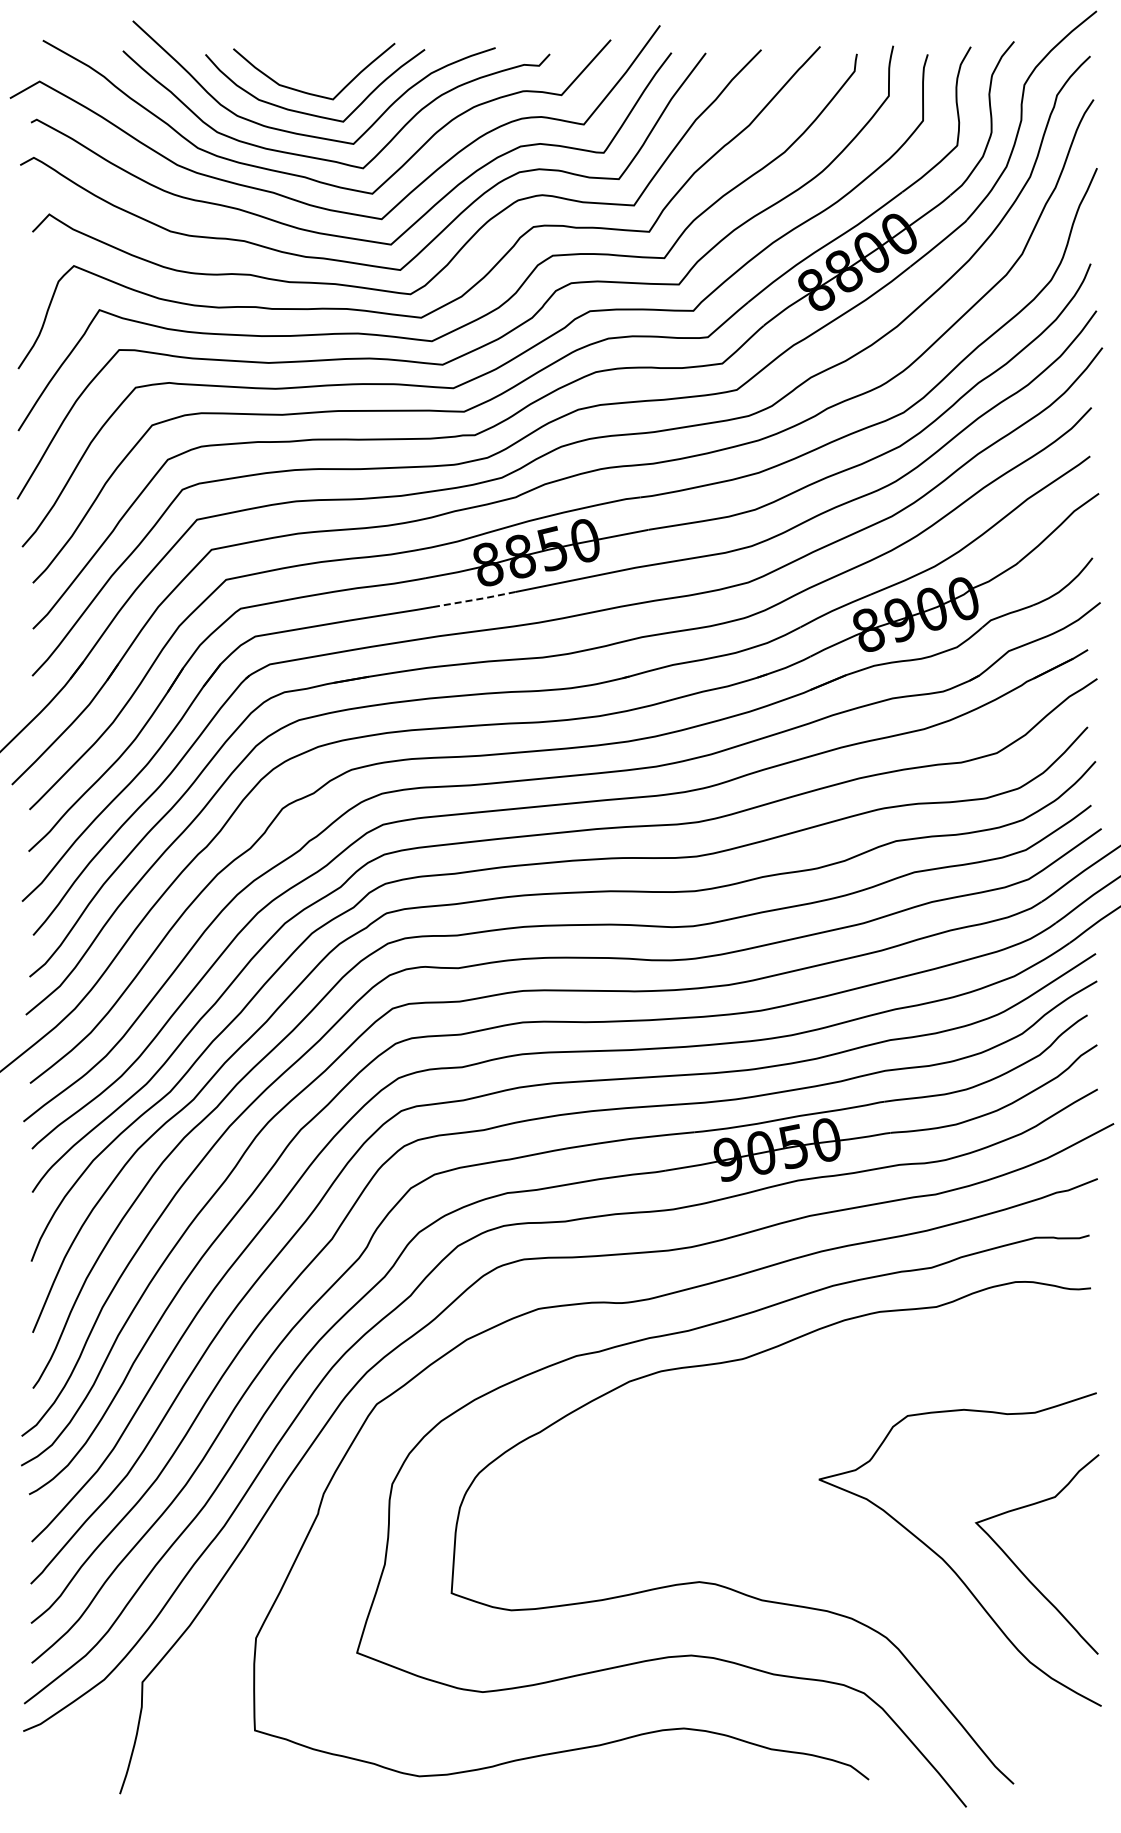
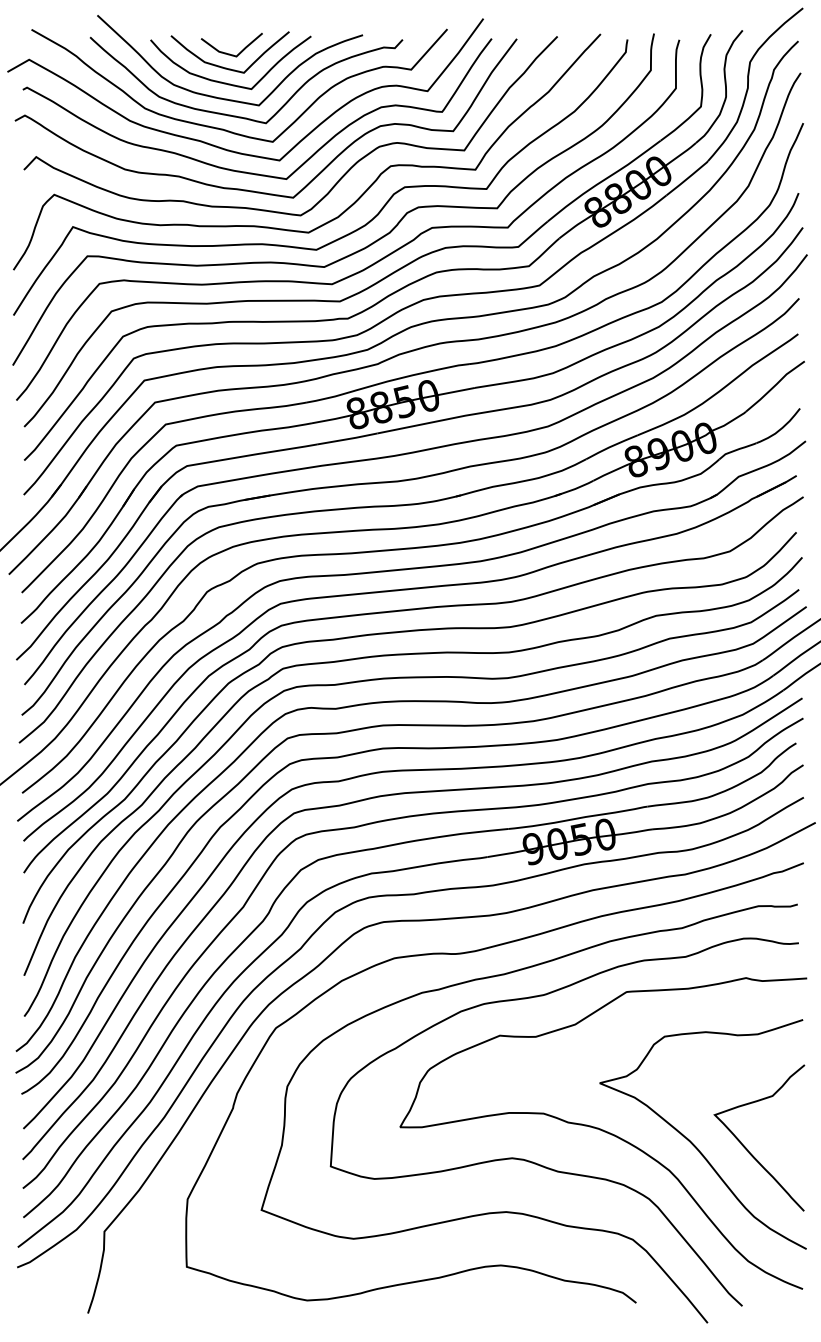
curve: (313, 73) -> (229, 53), added
line: (475, 599) -> (348, 438), dashed -> solid
curve: (825, 1546) -> (604, 1132), added

